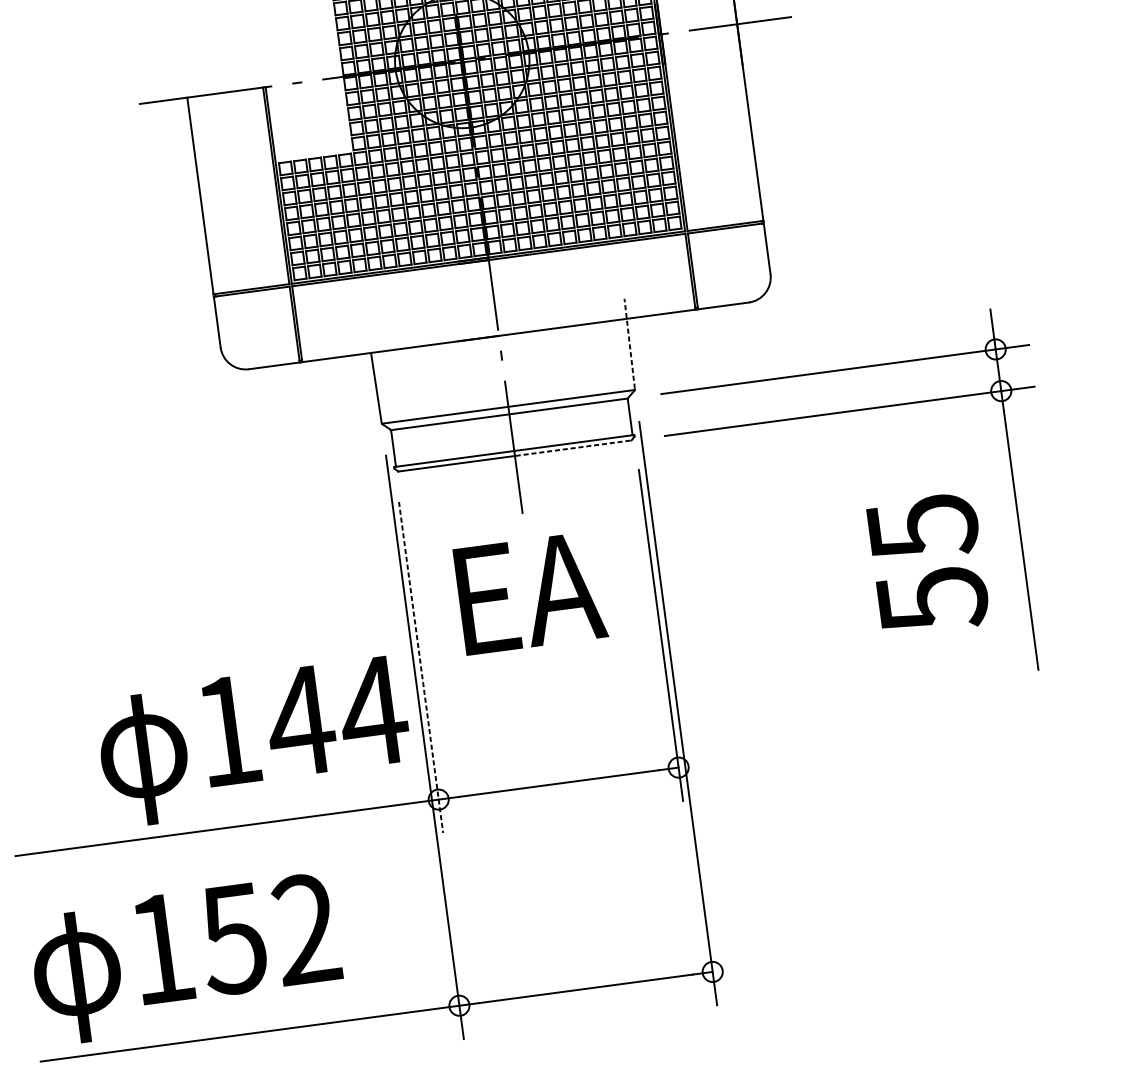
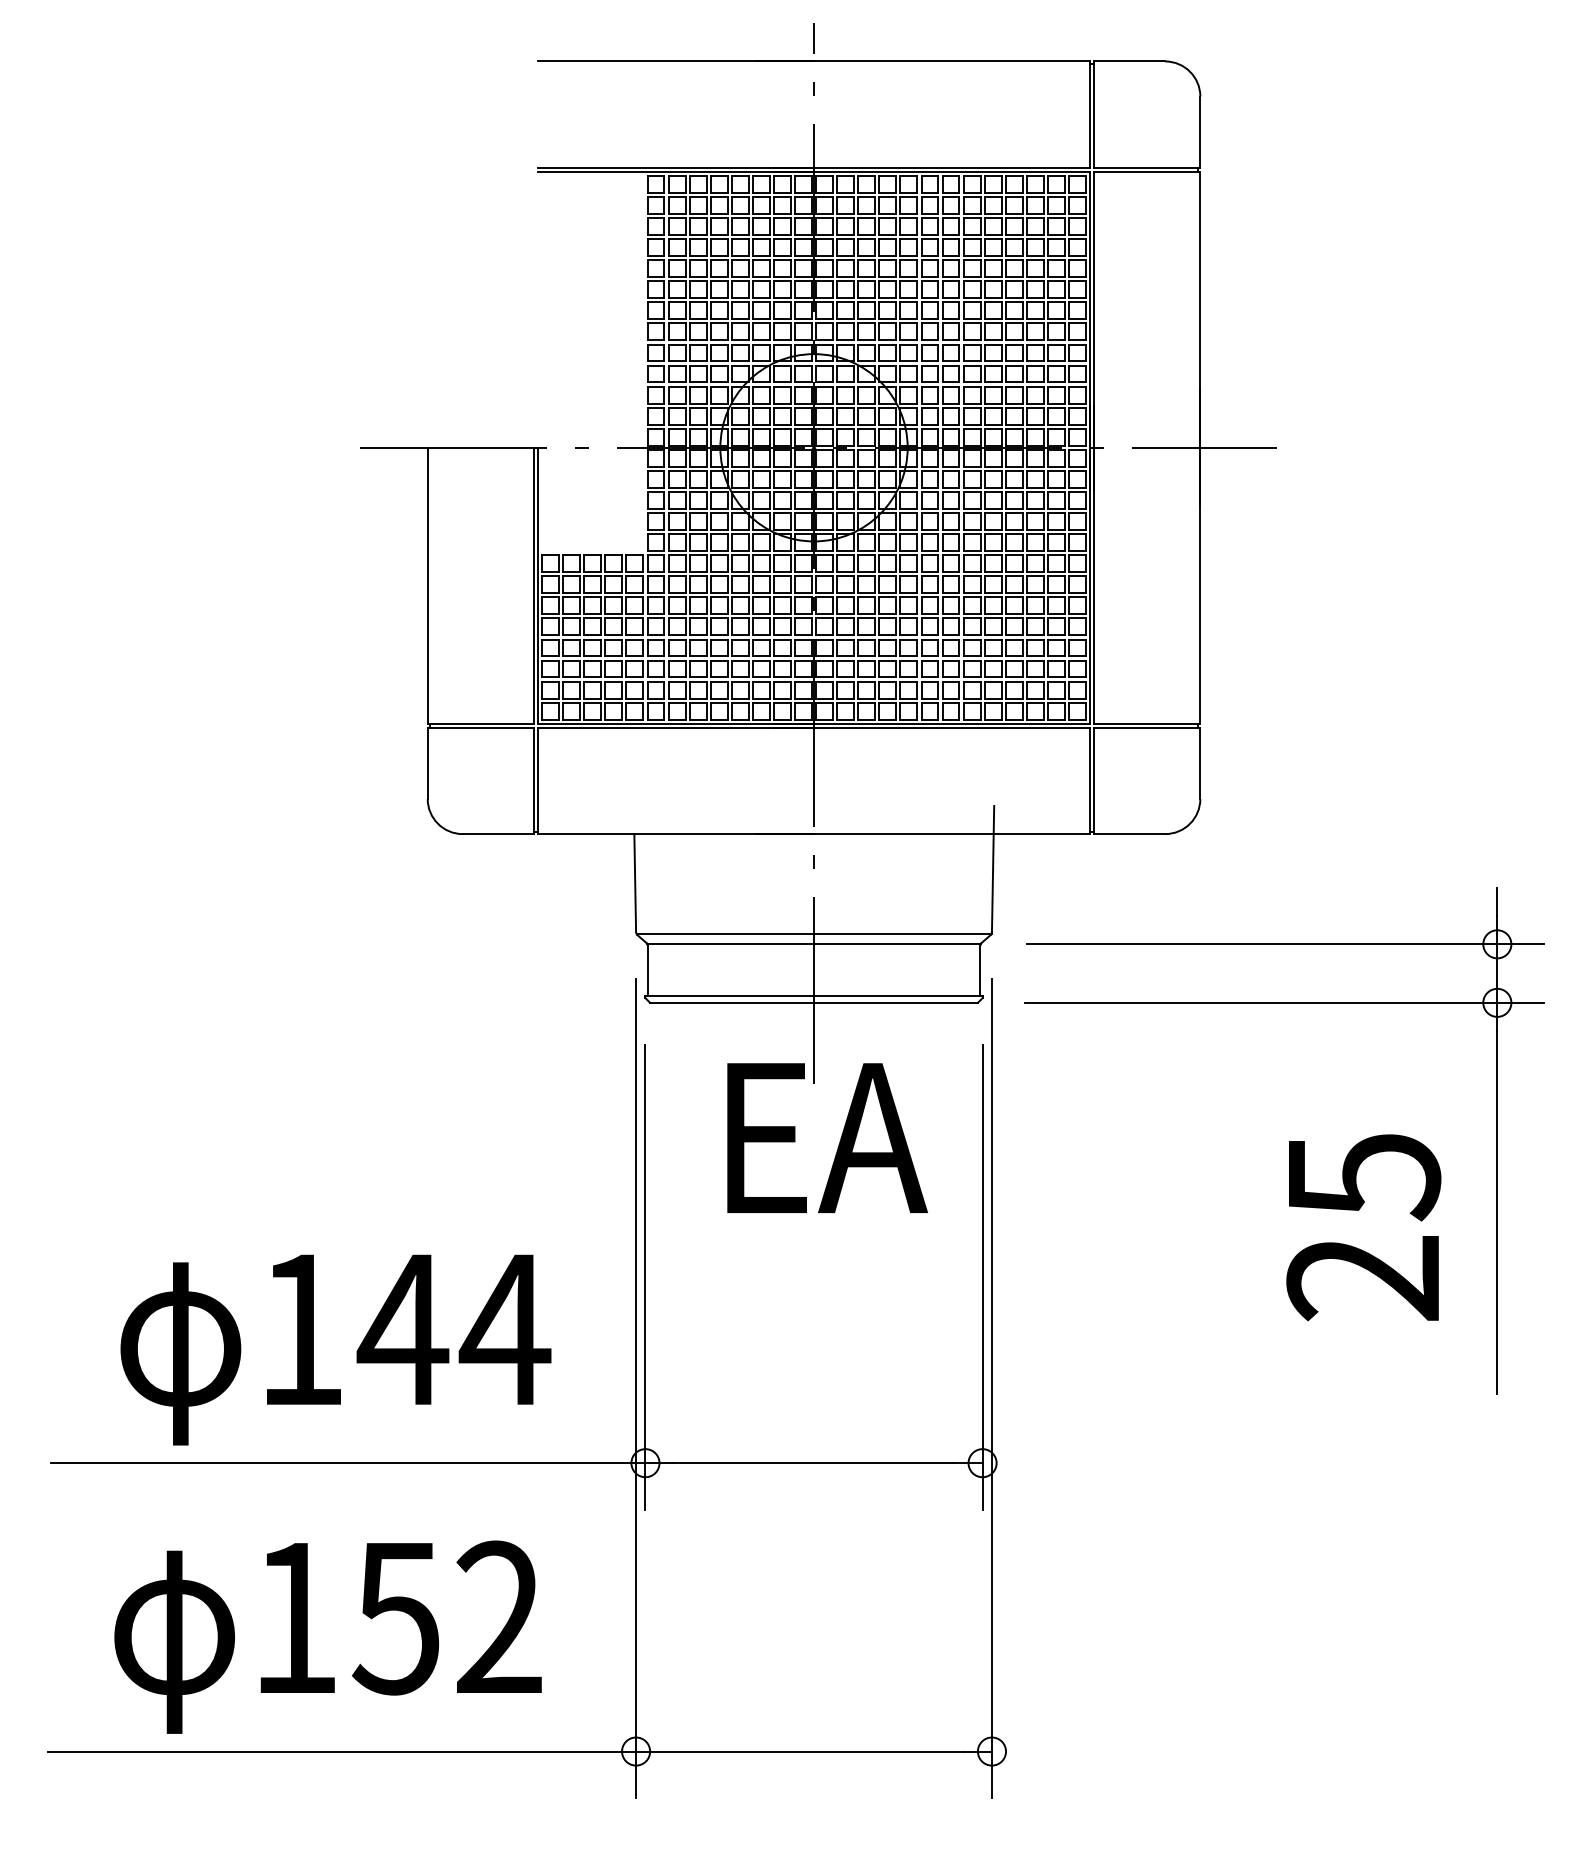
line: (629, 343) -> (993, 868), dashed -> solid
line: (574, 447) -> (897, 1002), dashed -> solid
text: (530, 592) -> (827, 1137), moved
text: (932, 600) -> (1363, 1279), 55 -> 25
line: (421, 667) -> (645, 1277), dashed -> solid
text: (254, 741) -> (335, 1349), moved
text: (186, 958) -> (327, 1636), moved

